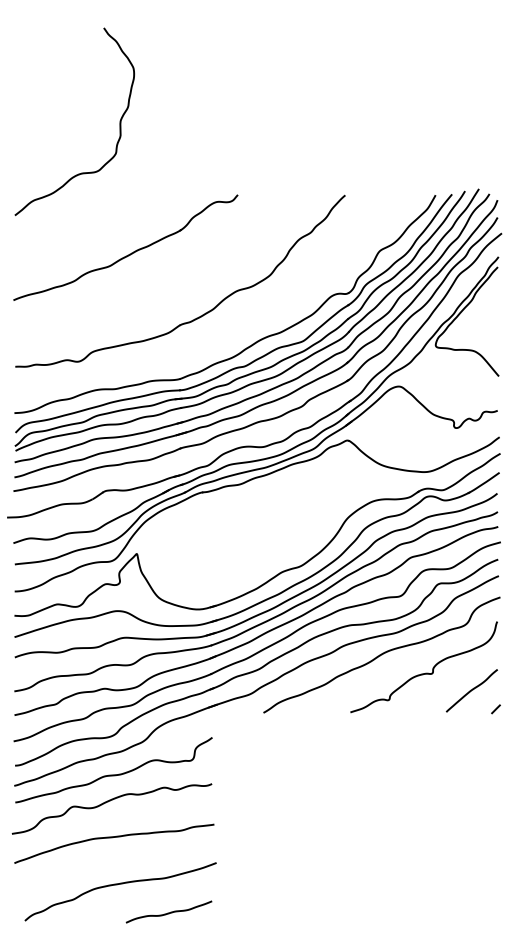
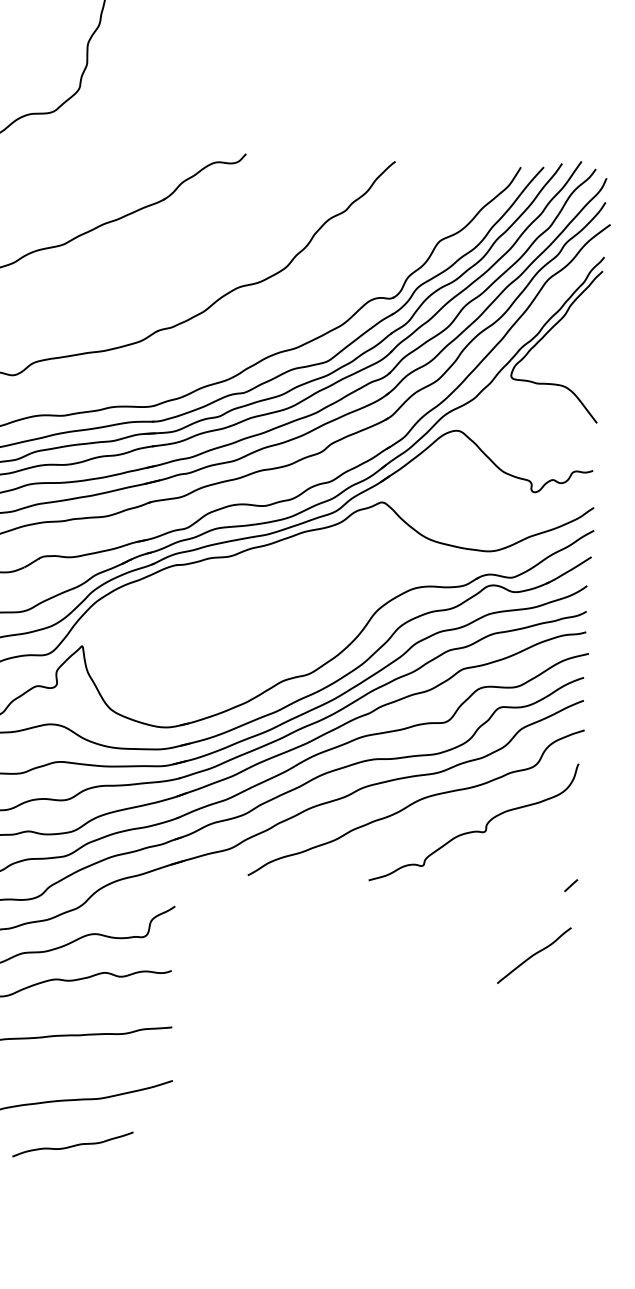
curve: (471, 690) -> (533, 955), moved
curve: (168, 912) -> (72, 1145), moved

